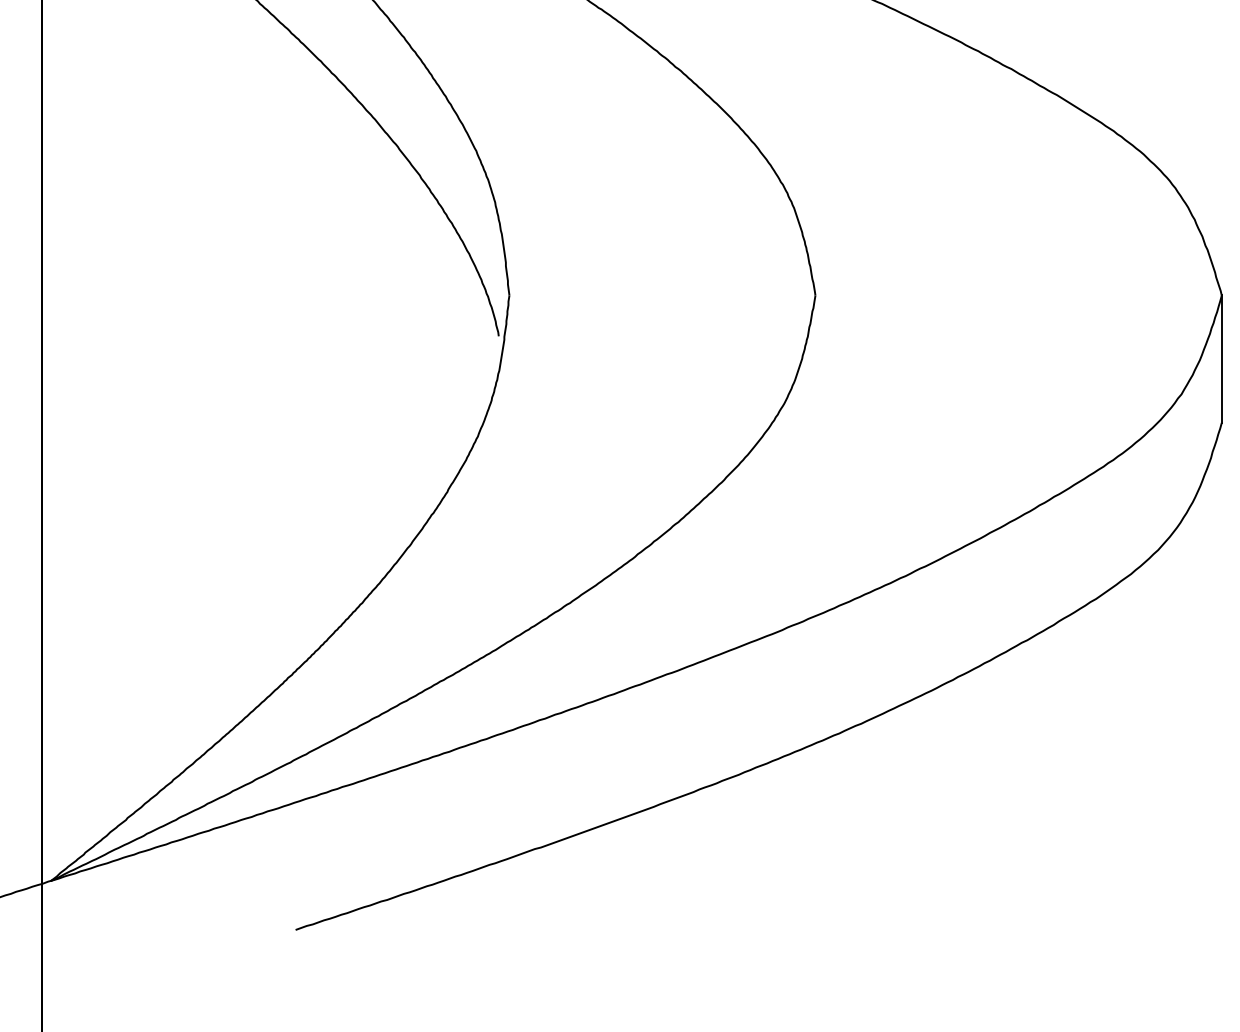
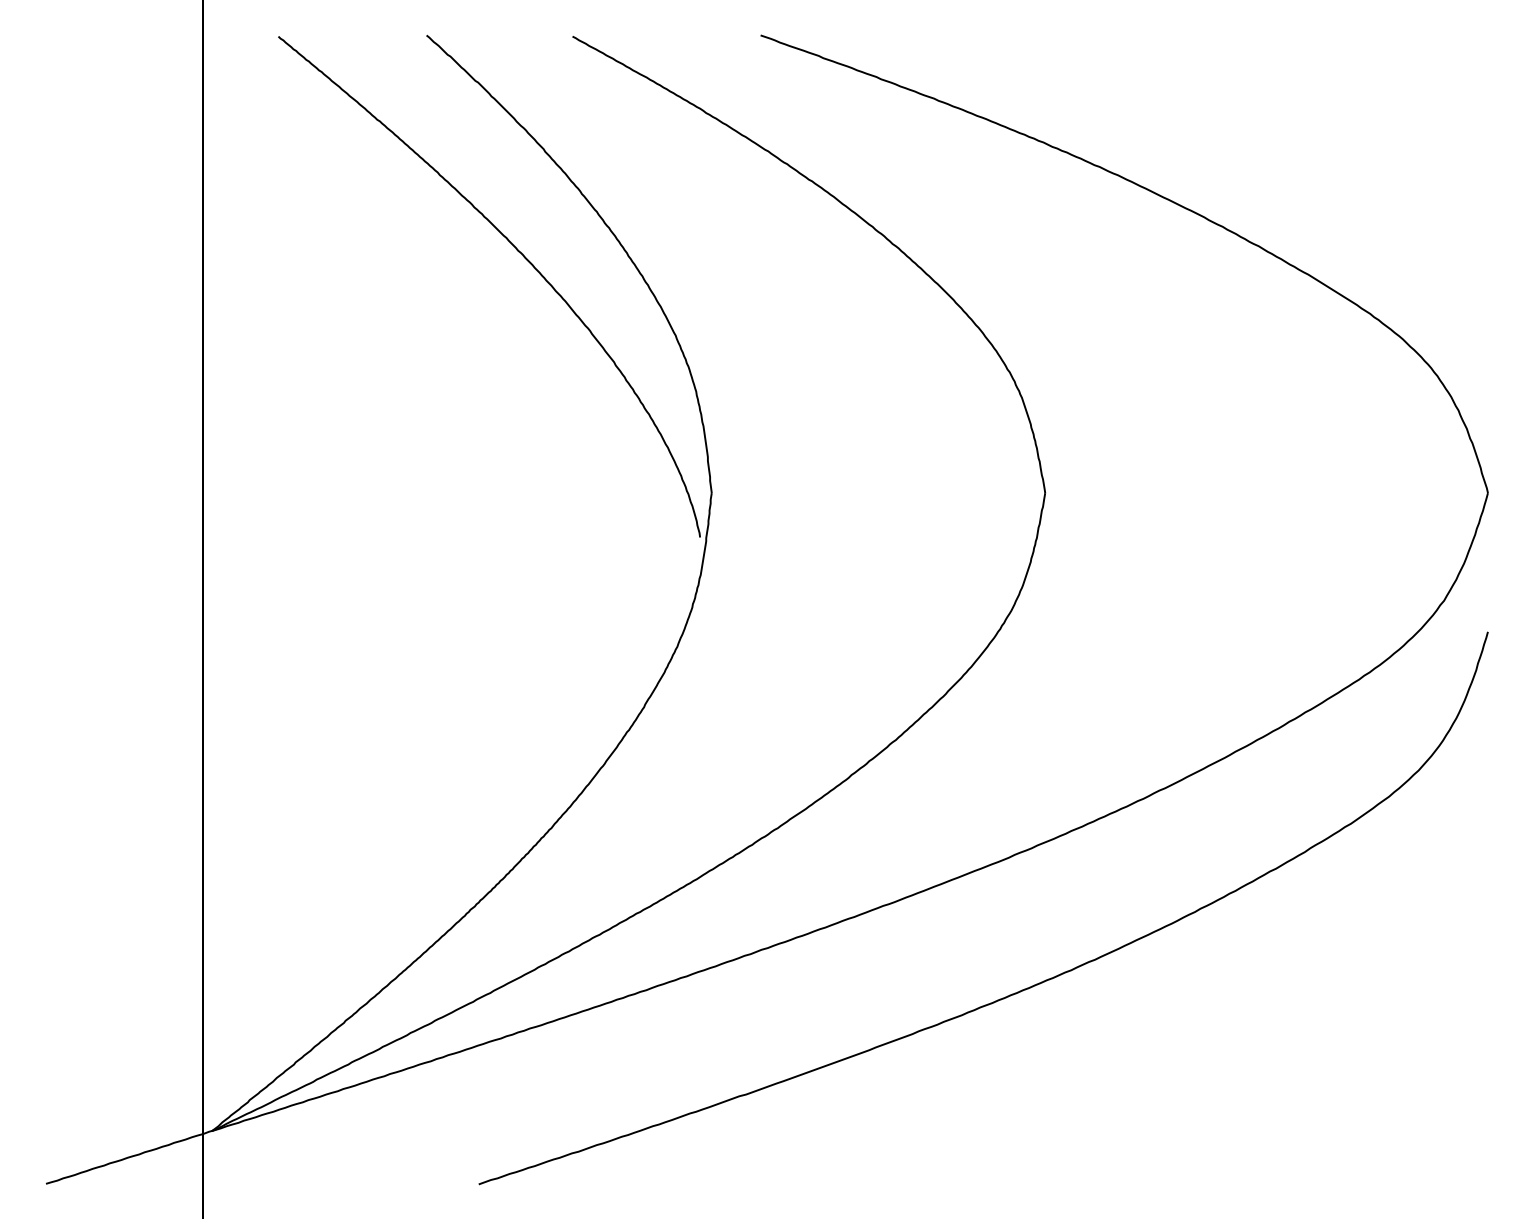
line: (1222, 359) -> (1488, 562), removed

